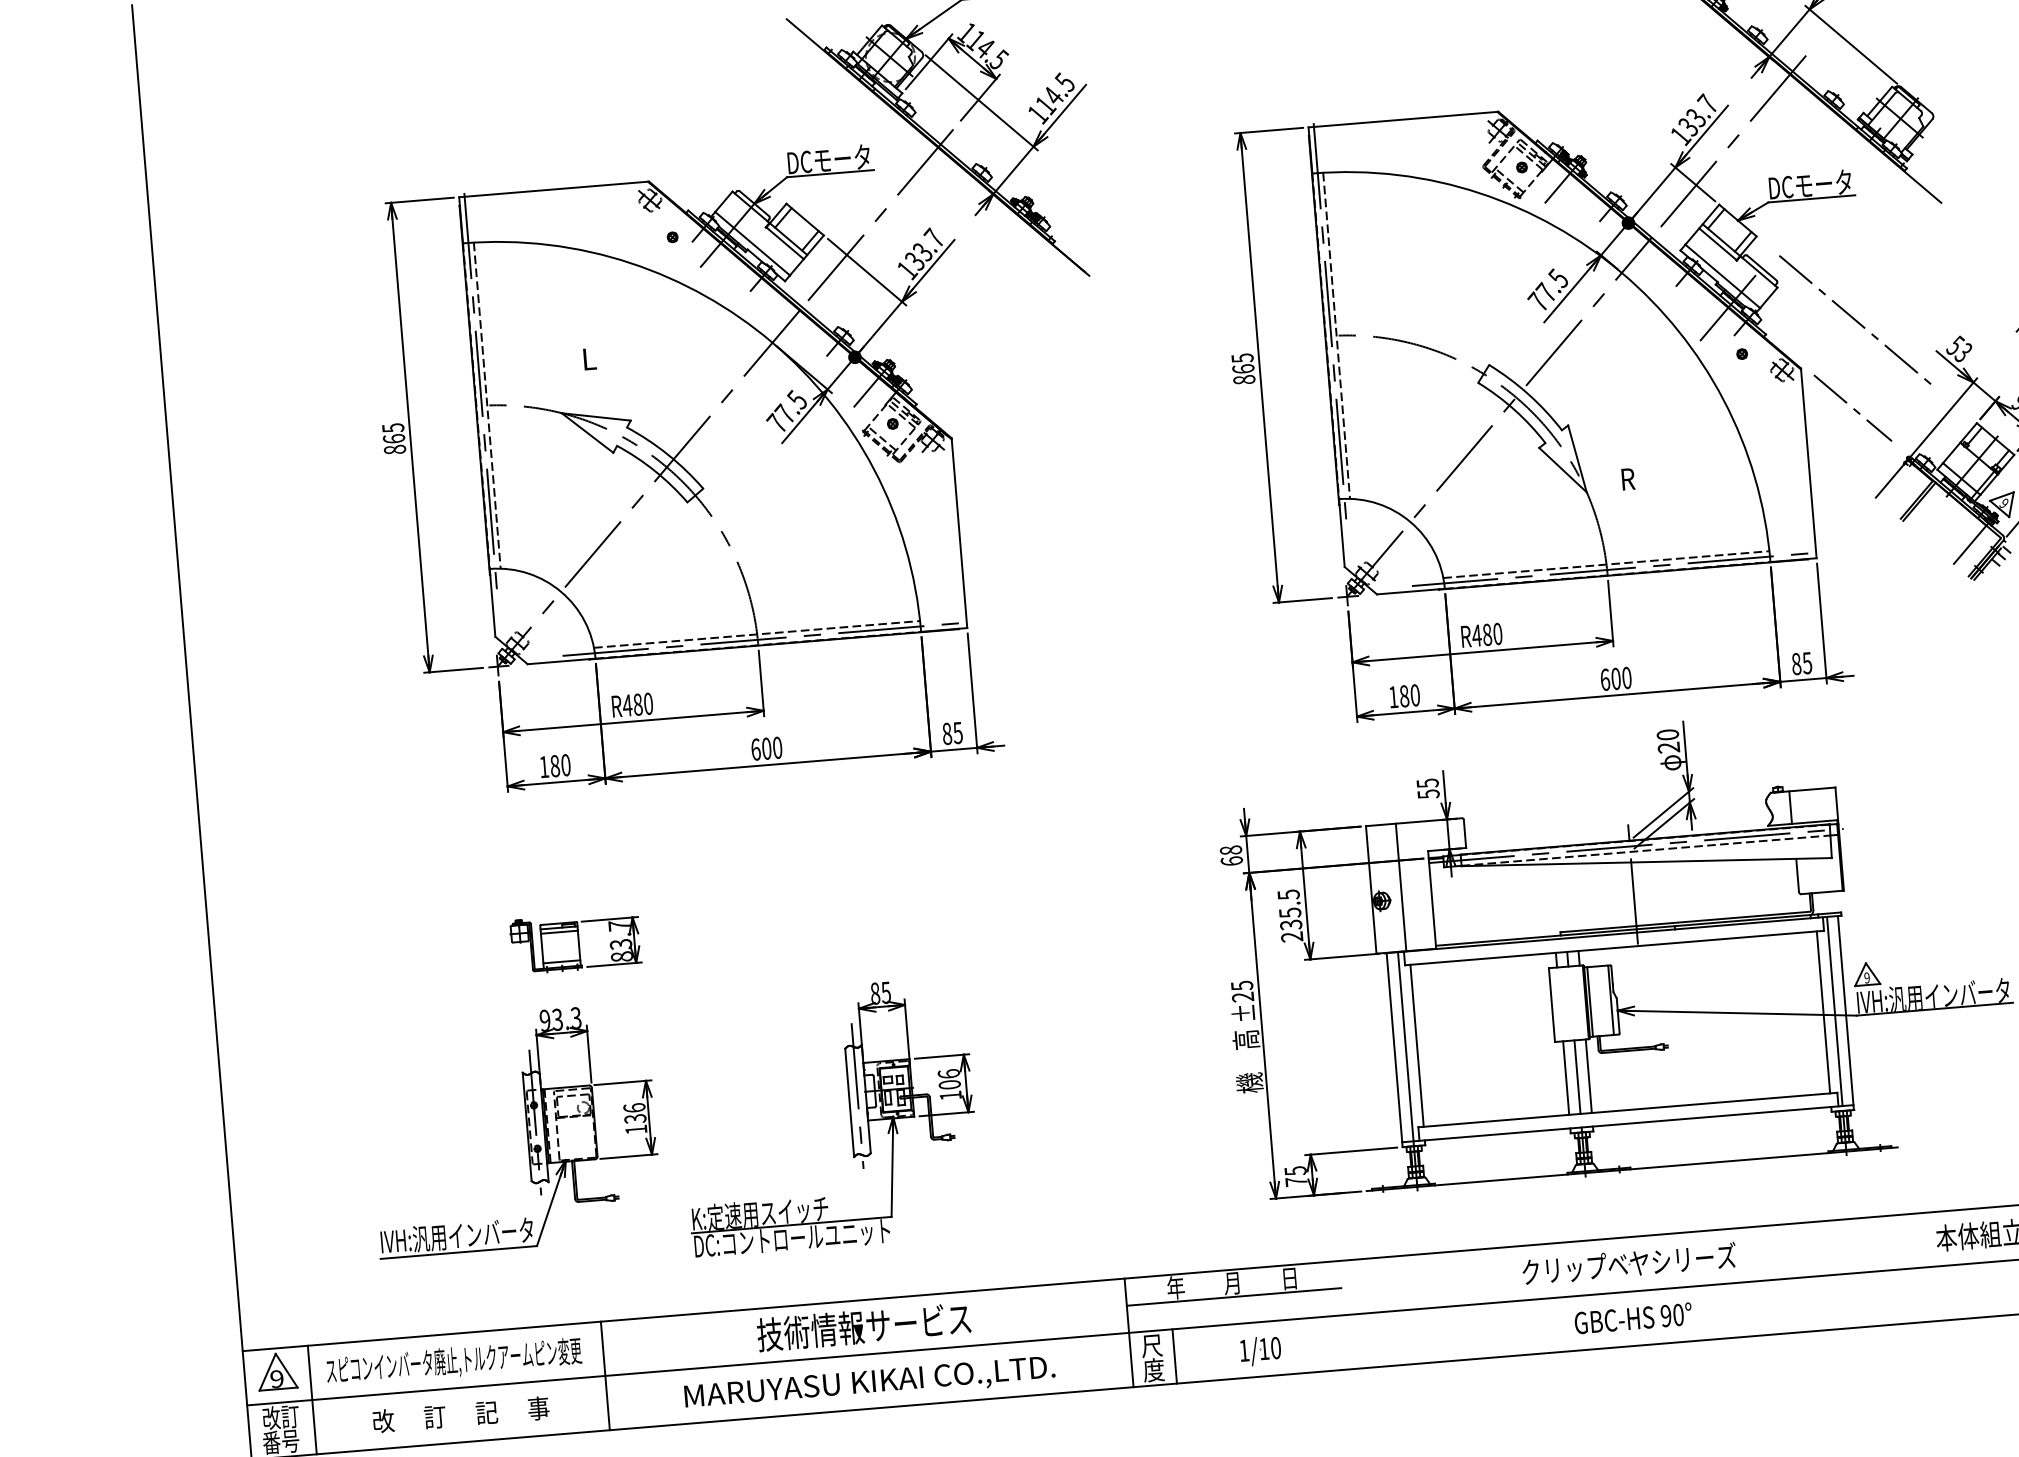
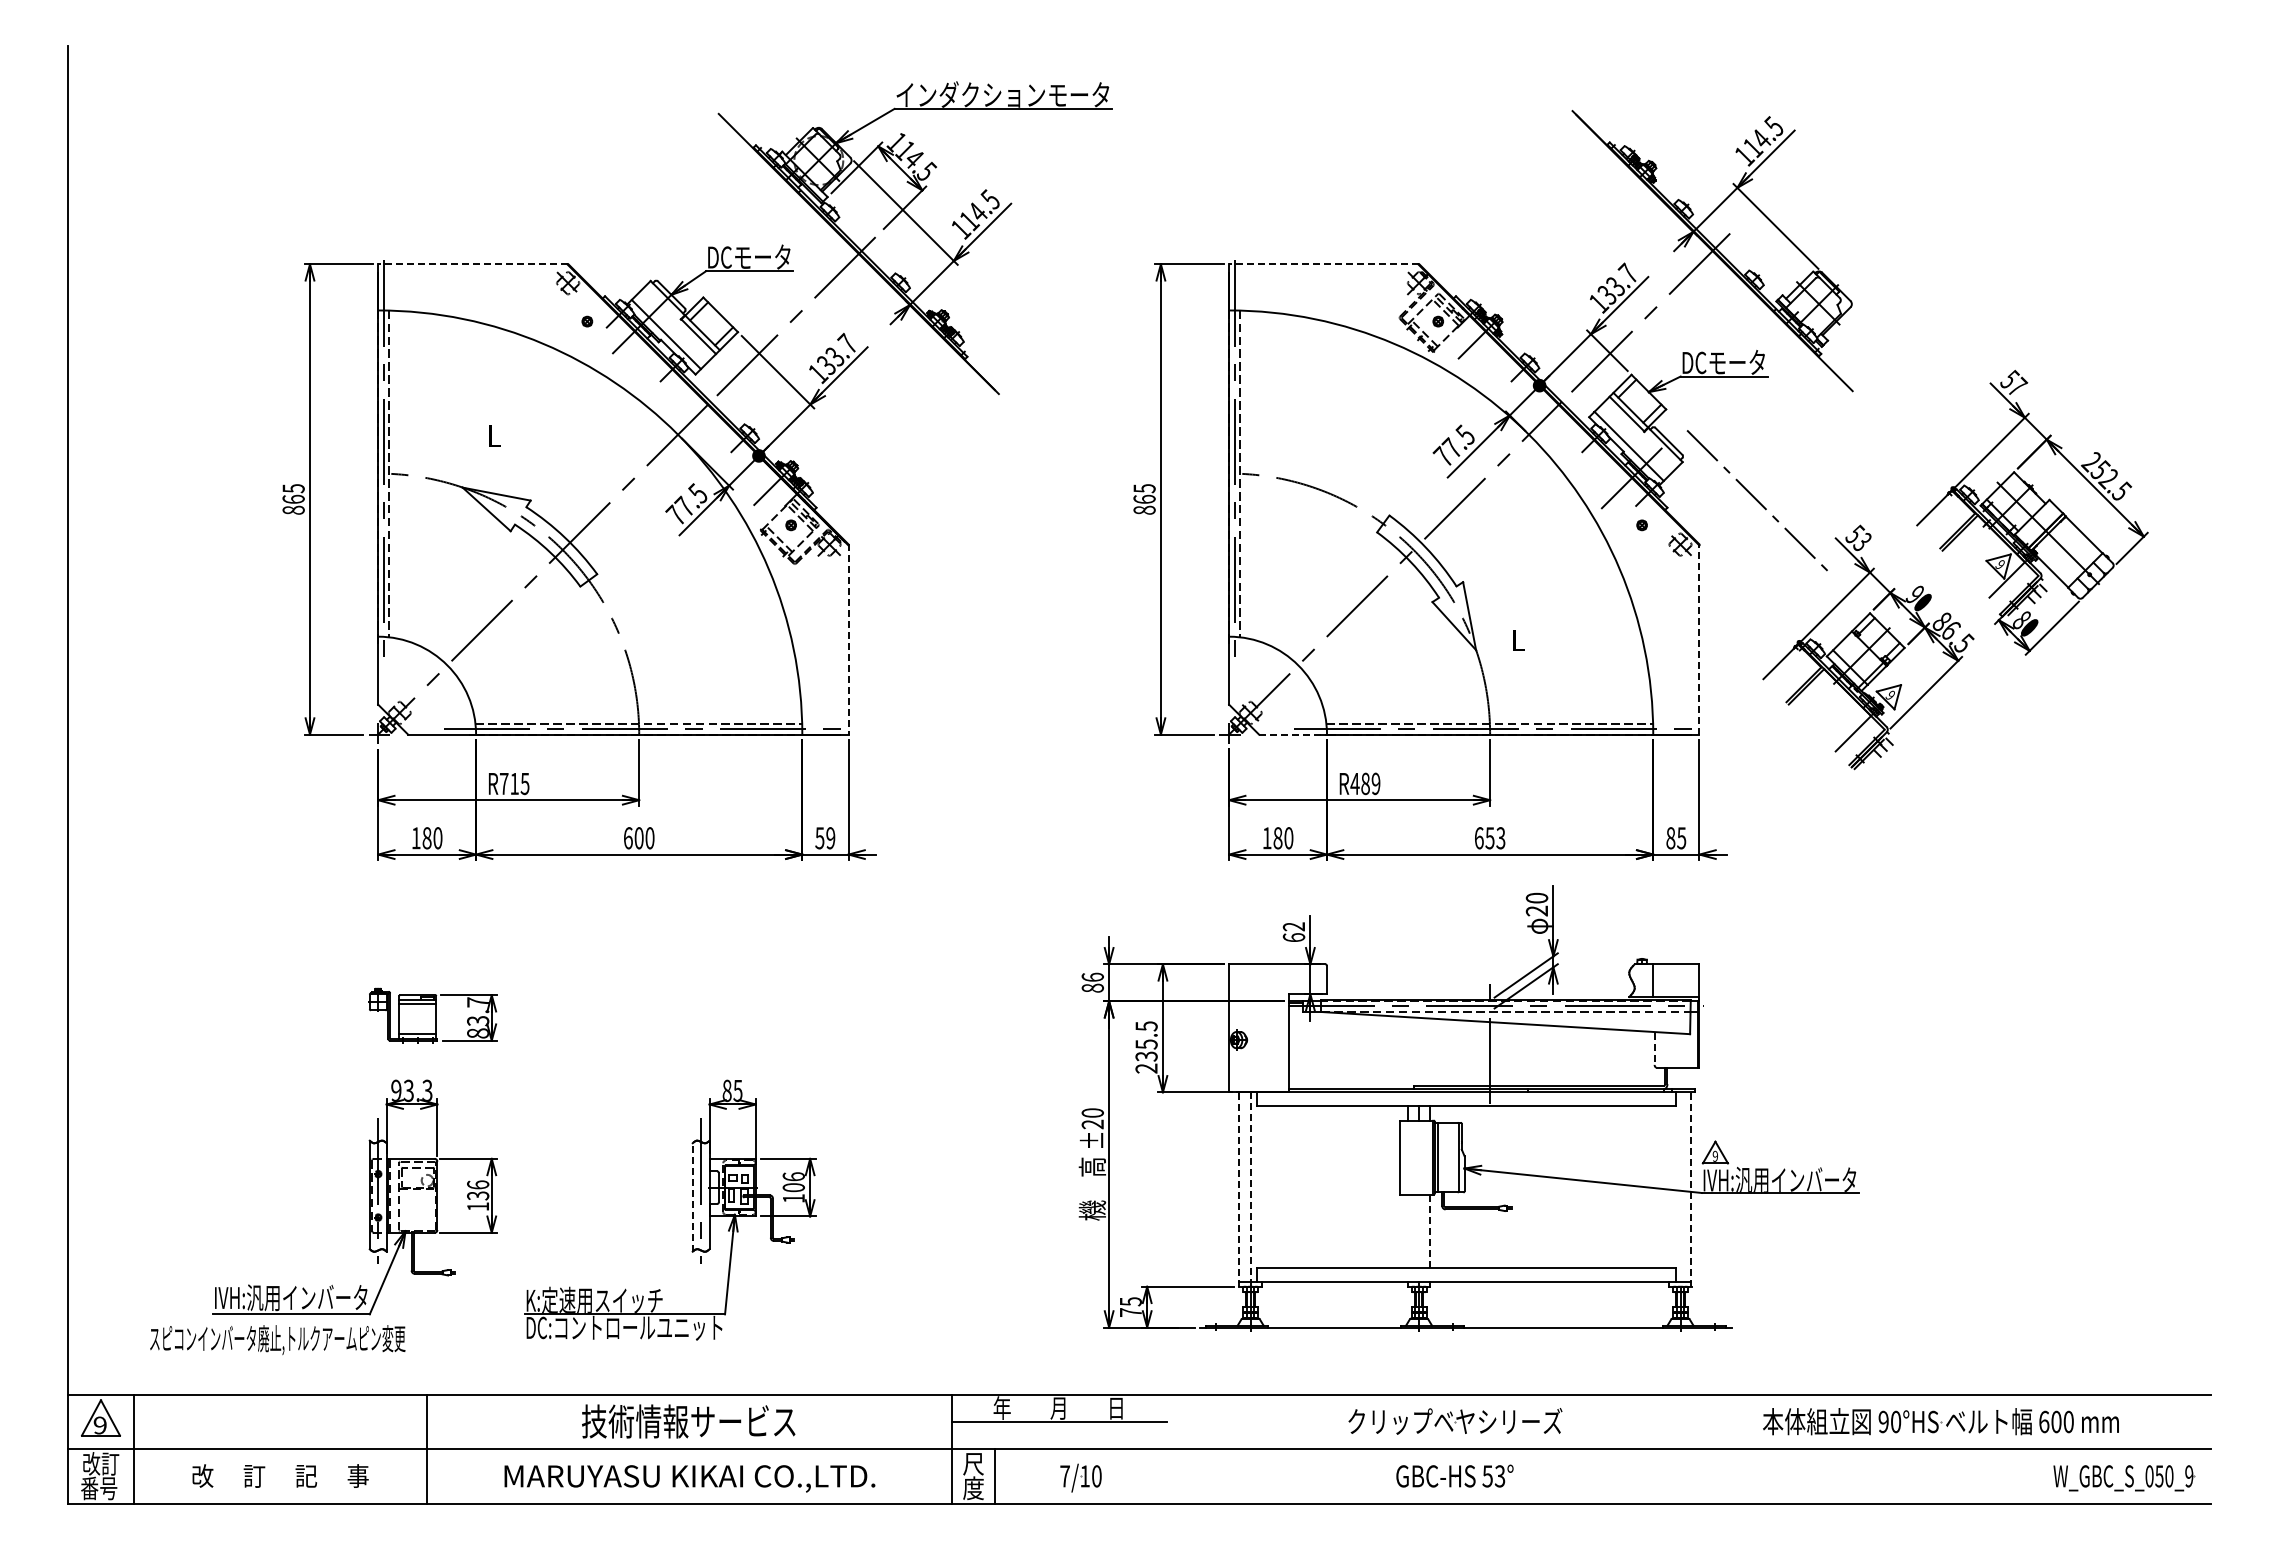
line: (1402, 119) -> (1323, 264), solid -> dashed
line: (553, 189) -> (472, 264), solid -> dashed
line: (1853, 408) -> (1748, 588), removed
line: (1808, 462) -> (1699, 638), solid -> dashed
text: (1628, 479) -> (1518, 640), R -> L
line: (959, 533) -> (848, 639), solid -> dashed
line: (1411, 591) -> (1293, 734), solid -> dashed
text: (1497, 633) -> (1375, 783), R480 -> R489
text: (1621, 678) -> (1495, 838), 600 -> 653
text: (637, 704) -> (514, 783), R480 -> R715
text: (952, 733) -> (825, 838), 85 -> 59
text: (1427, 789) -> (1293, 932), 55 -> 62
text: (1231, 855) -> (1092, 982), 68 -> 86
line: (1797, 876) -> (1654, 1049), solid -> dashed
line: (1401, 887) -> (1259, 1028), removed
text: (1241, 985) -> (1092, 1112), ±25 -> ±20
line: (1834, 1010) -> (1680, 1186), removed
line: (1823, 1011) -> (1669, 1186), removed
line: (1845, 1012) -> (1691, 1189), solid -> dashed
line: (1417, 1045) -> (1262, 1186), removed
line: (1394, 1050) -> (1239, 1189), solid -> dashed
line: (1405, 1050) -> (1250, 1190), solid -> dashed
line: (1588, 1076) -> (1430, 1231), solid -> dashed
line: (1577, 1077) -> (1419, 1231), removed
line: (1565, 1078) -> (1407, 1231), removed
line: (849, 1101) -> (692, 1196), solid -> dashed
text: (1671, 1315) -> (1493, 1476), 90° -> 53°
text: (1243, 1350) -> (1064, 1476), 1/10 -> 7/10
text: (453, 1362) -> (277, 1340), moved

